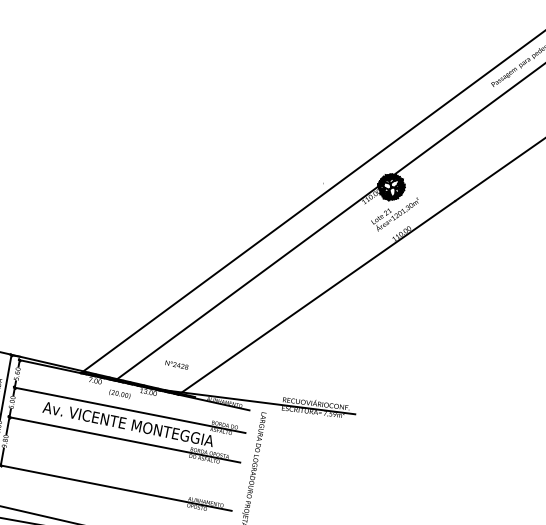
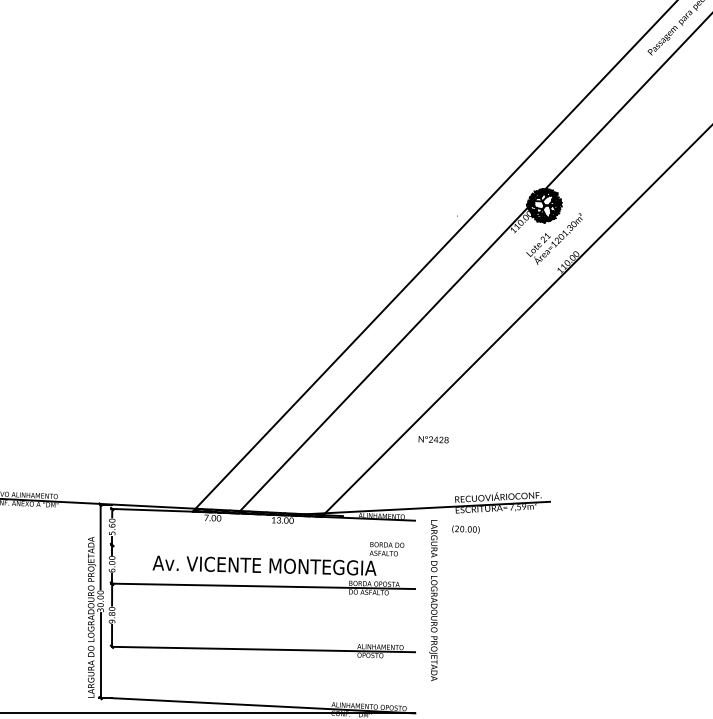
text: (176, 364) -> (433, 439), moved
text: (119, 394) -> (465, 529), moved
line: (130, 410) -> (263, 547), removed

